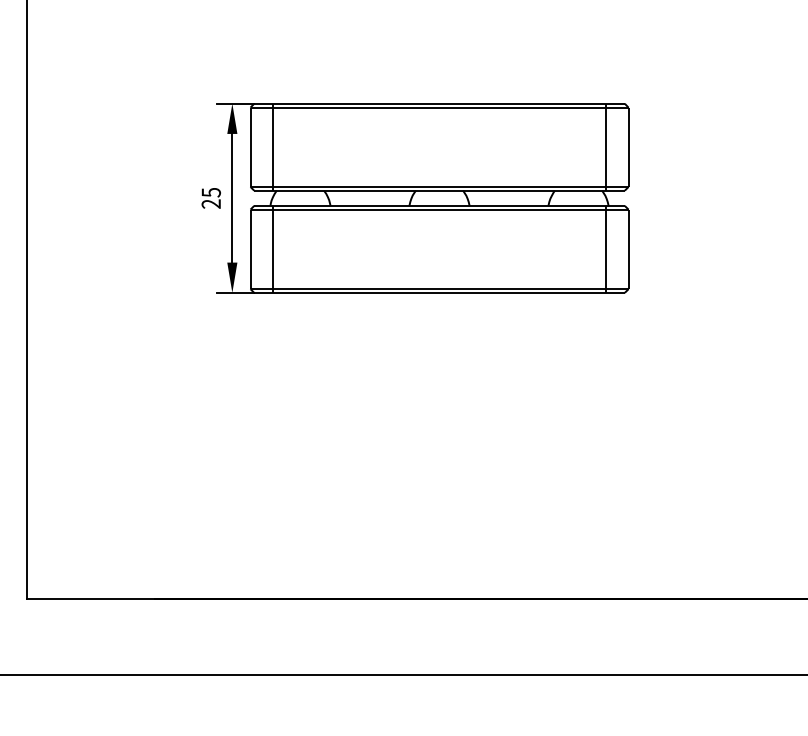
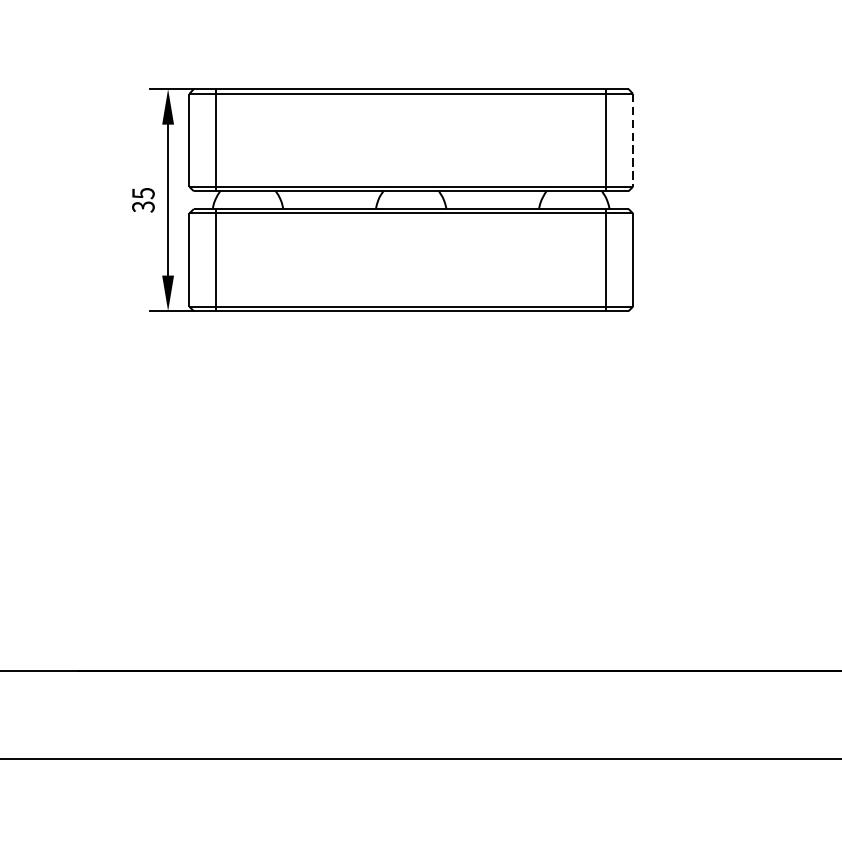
line: (628, 147) -> (632, 140), solid -> dashed
text: (211, 203) -> (143, 206), 25 -> 35

